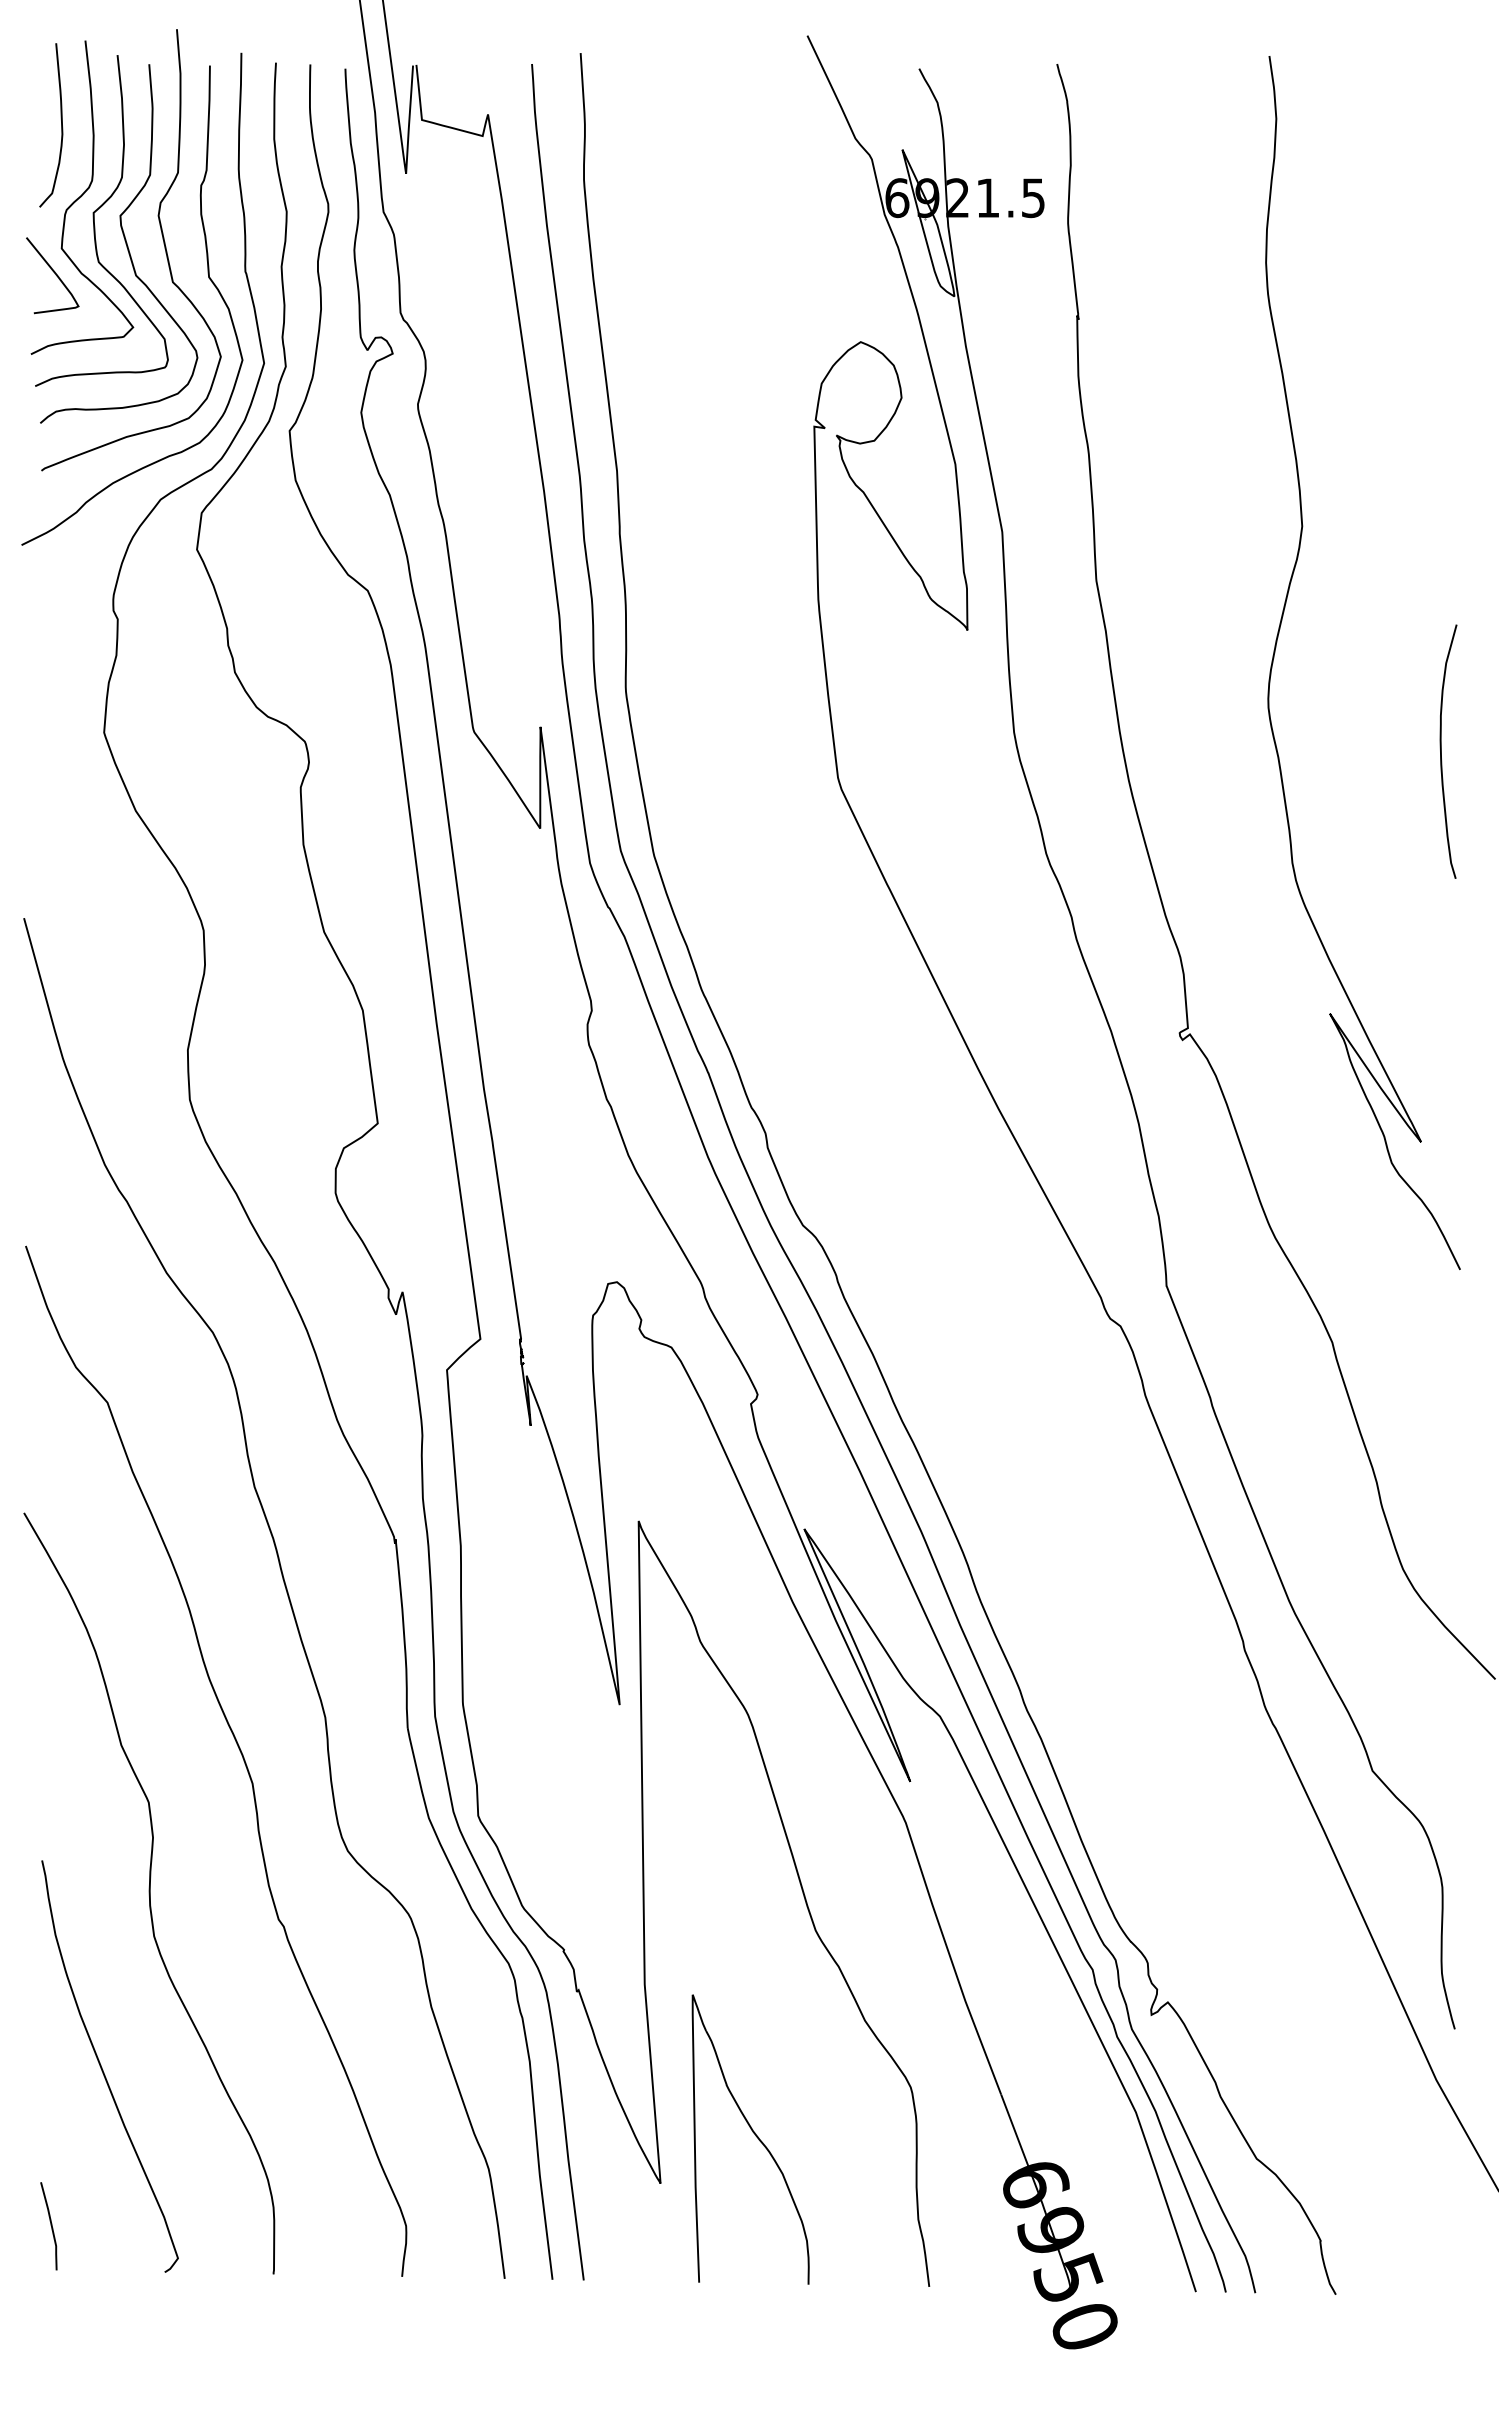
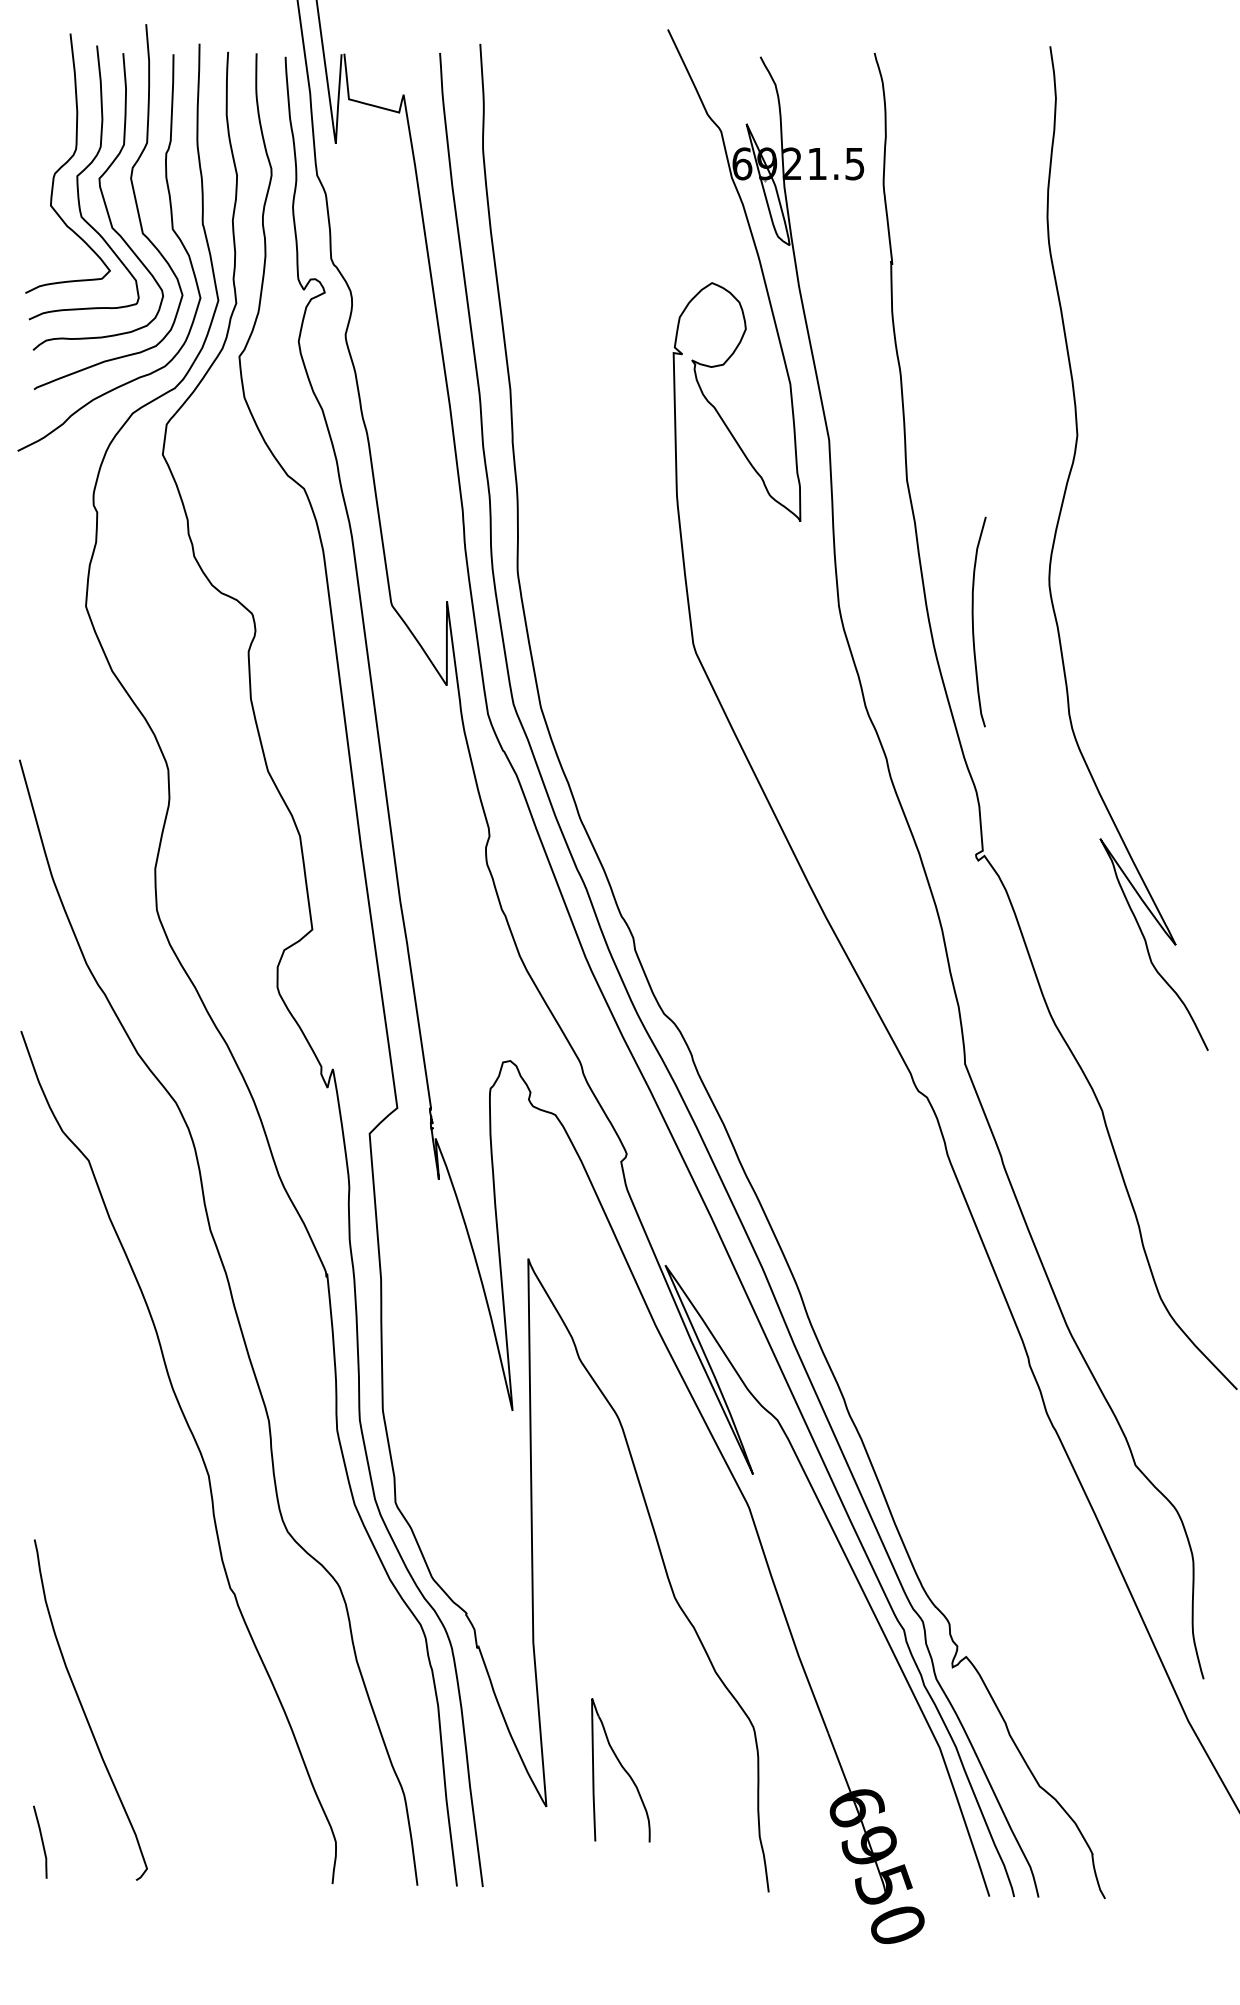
curve: (61, 125) -> (50, 103), removed
curve: (54, 273) -> (44, 226), removed
curve: (1441, 751) -> (973, 621), moved
curve: (149, 1893) -> (123, 1566), removed
part: (750, 2139) -> (620, 1770), size x0.6

